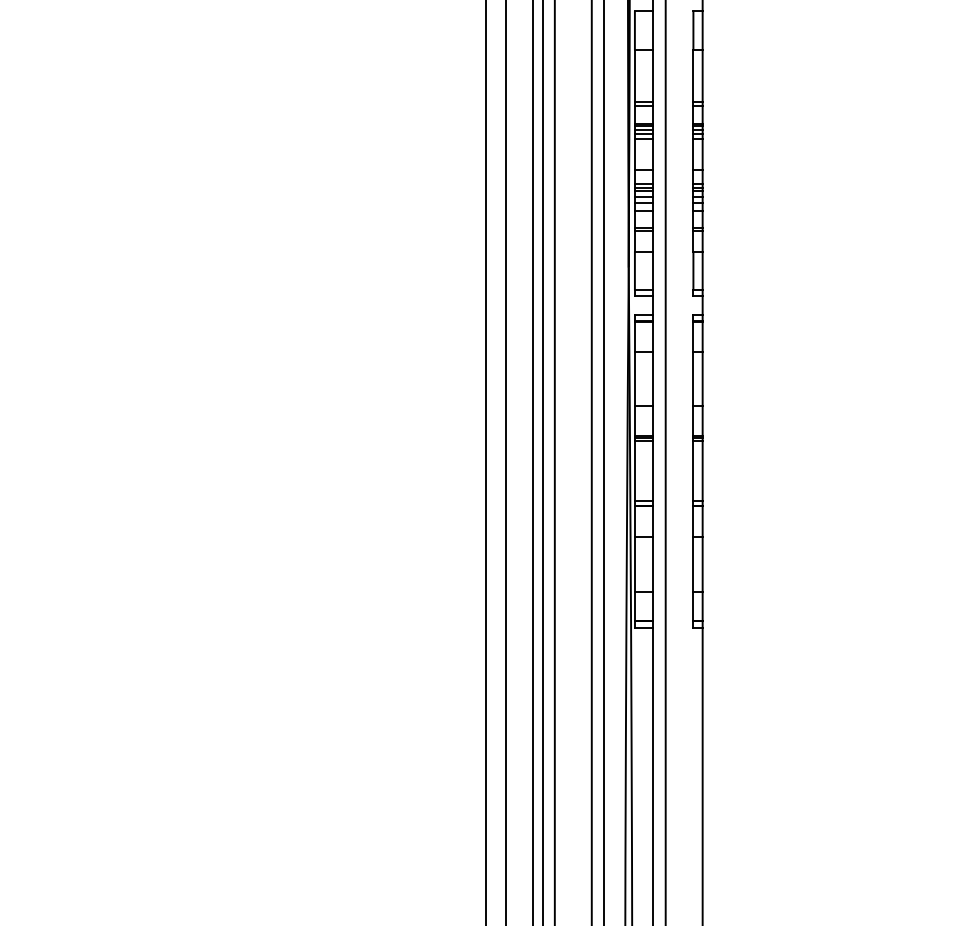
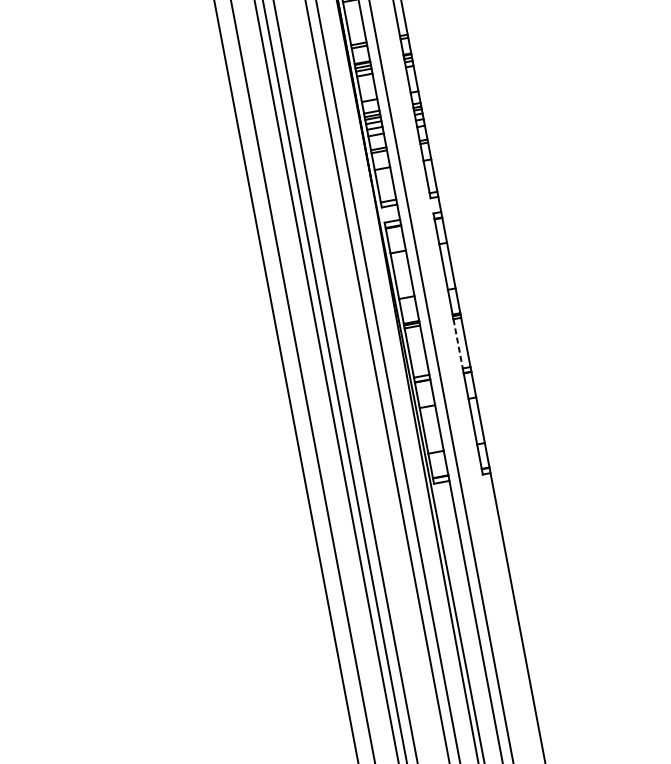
line: (693, 471) -> (458, 344), solid -> dashed

